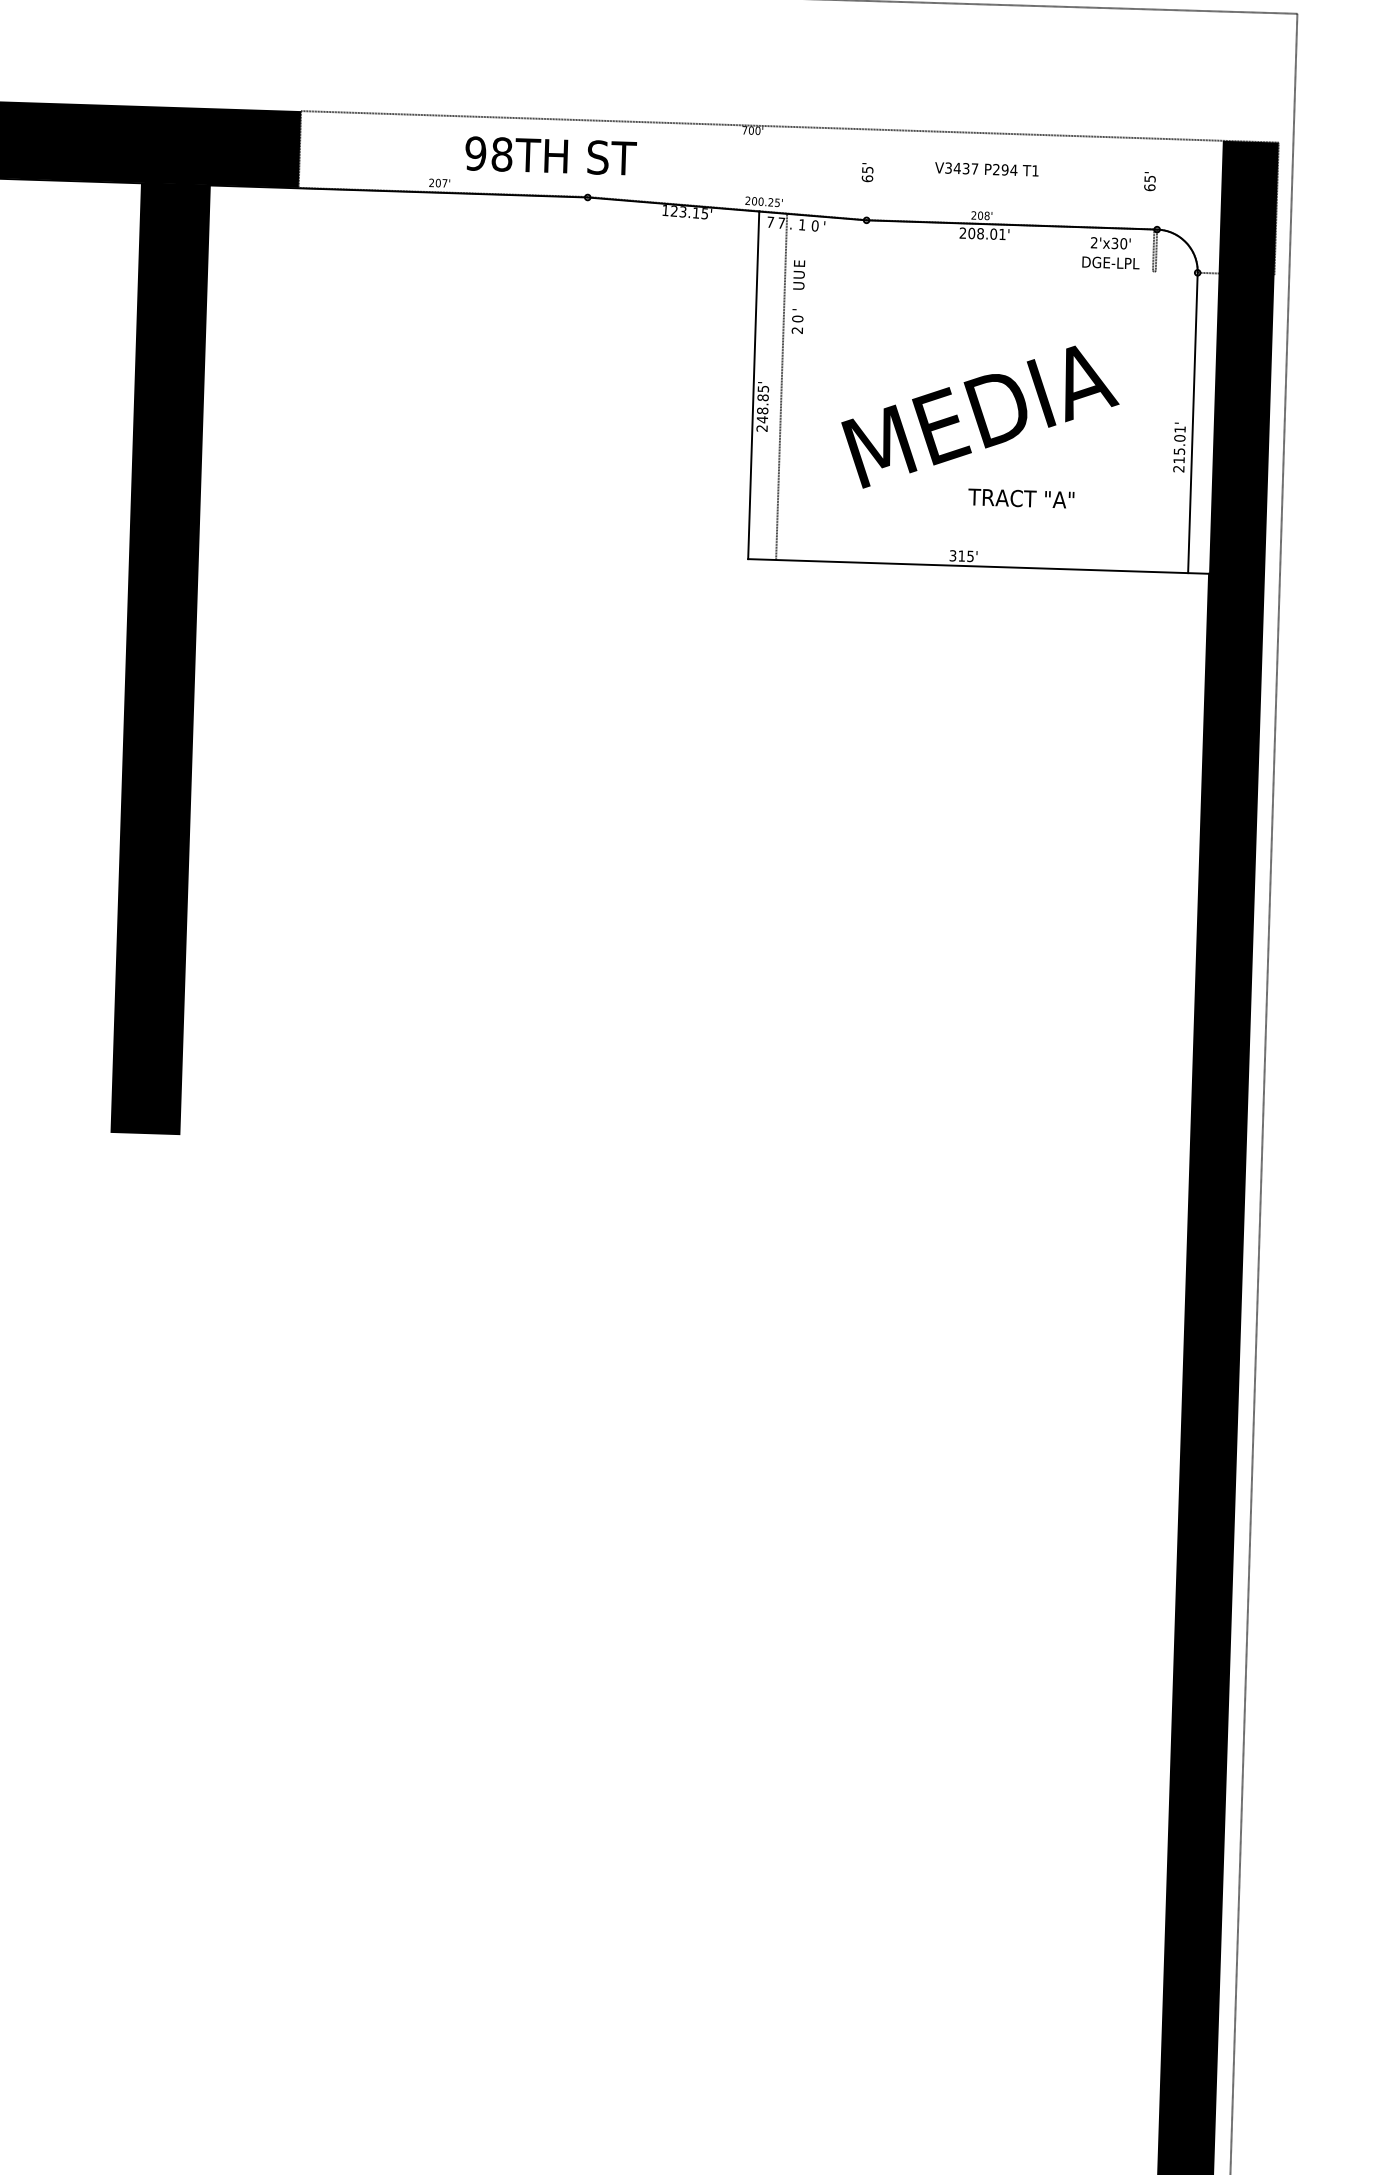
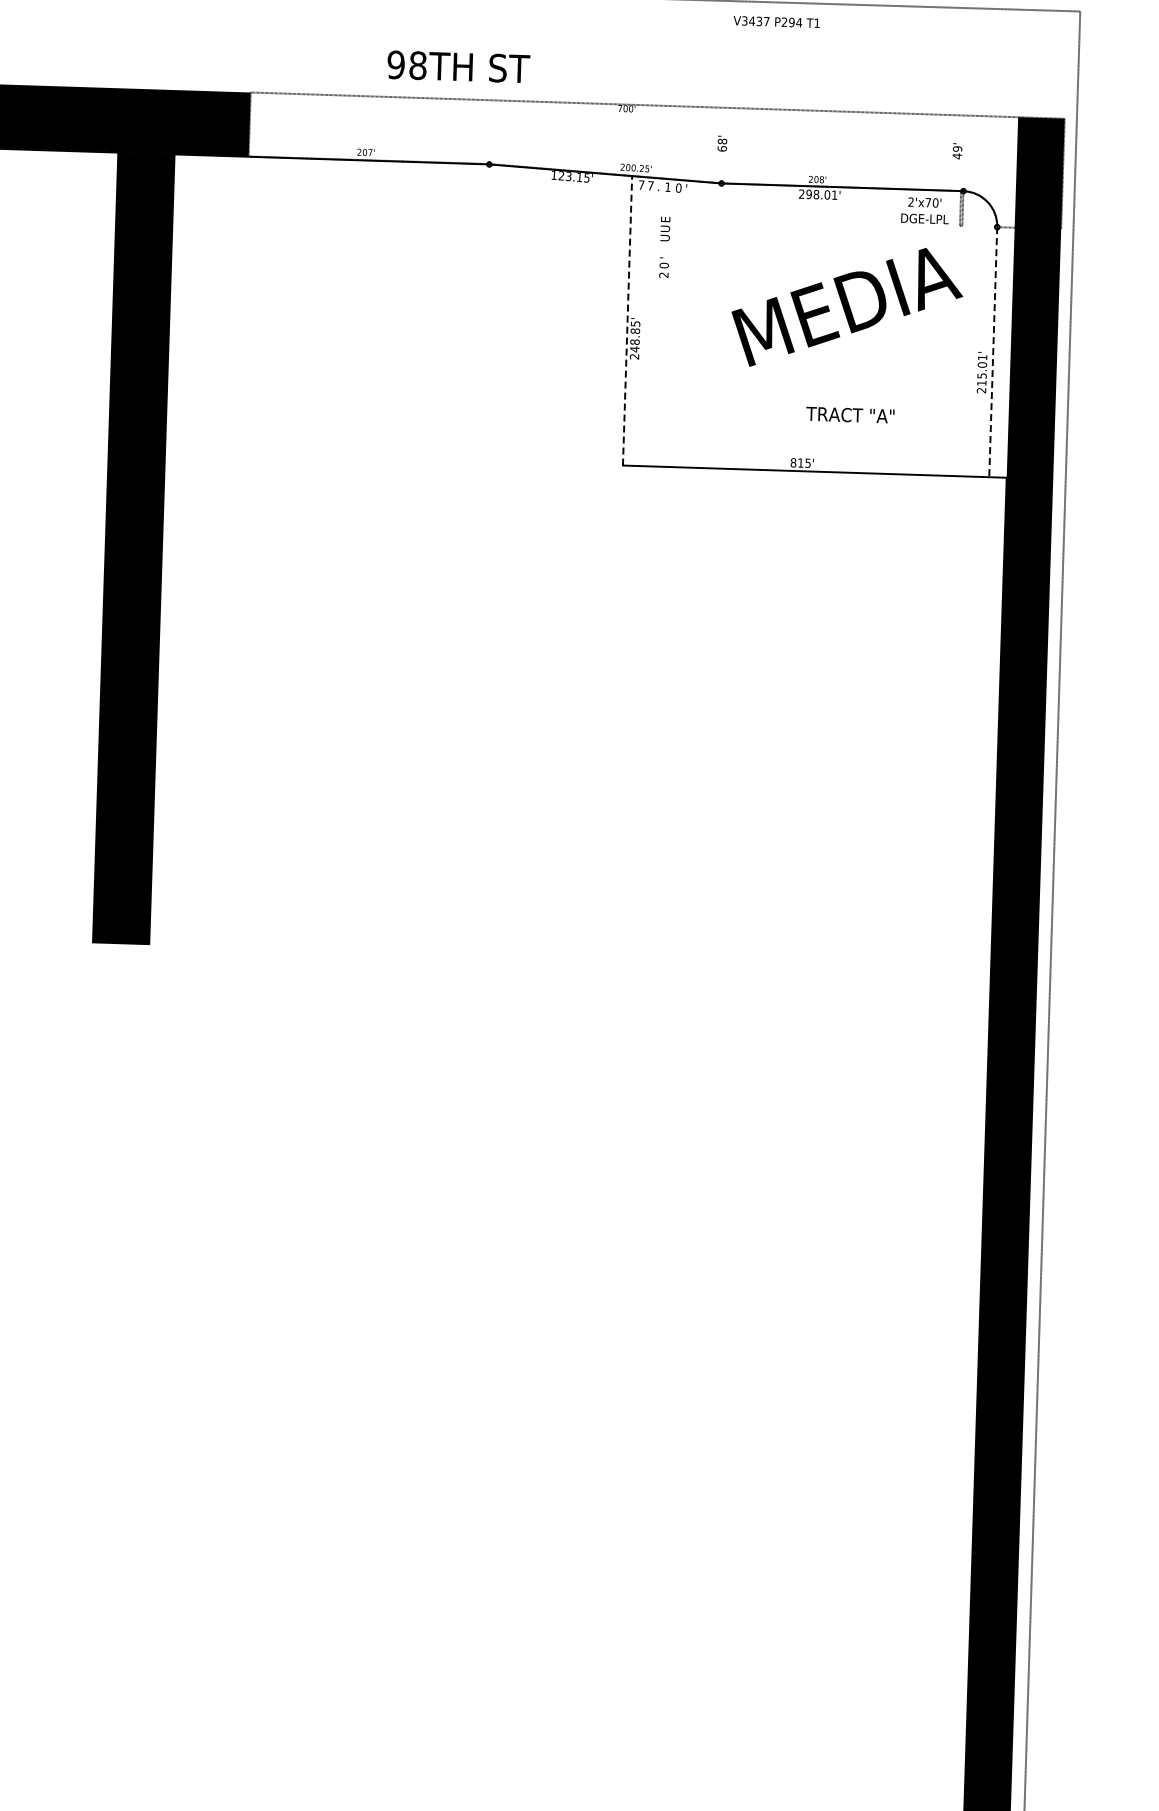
text: (550, 155) -> (458, 66), moved
text: (986, 168) -> (776, 21), moved
text: (867, 169) -> (722, 141), 65' -> 68'
text: (1149, 183) -> (957, 152), 65' -> 49'
text: (971, 233) -> (808, 194), 208.01' -> 298.01'
text: (1115, 243) -> (928, 202), 2'x30' -> 2'x70'
line: (753, 384) -> (627, 320), solid -> dashed
line: (781, 387) -> (650, 322), removed
text: (980, 417) -> (847, 307), moved
line: (1193, 423) -> (993, 352), solid -> dashed
text: (953, 555) -> (793, 462), 315' -> 815'

